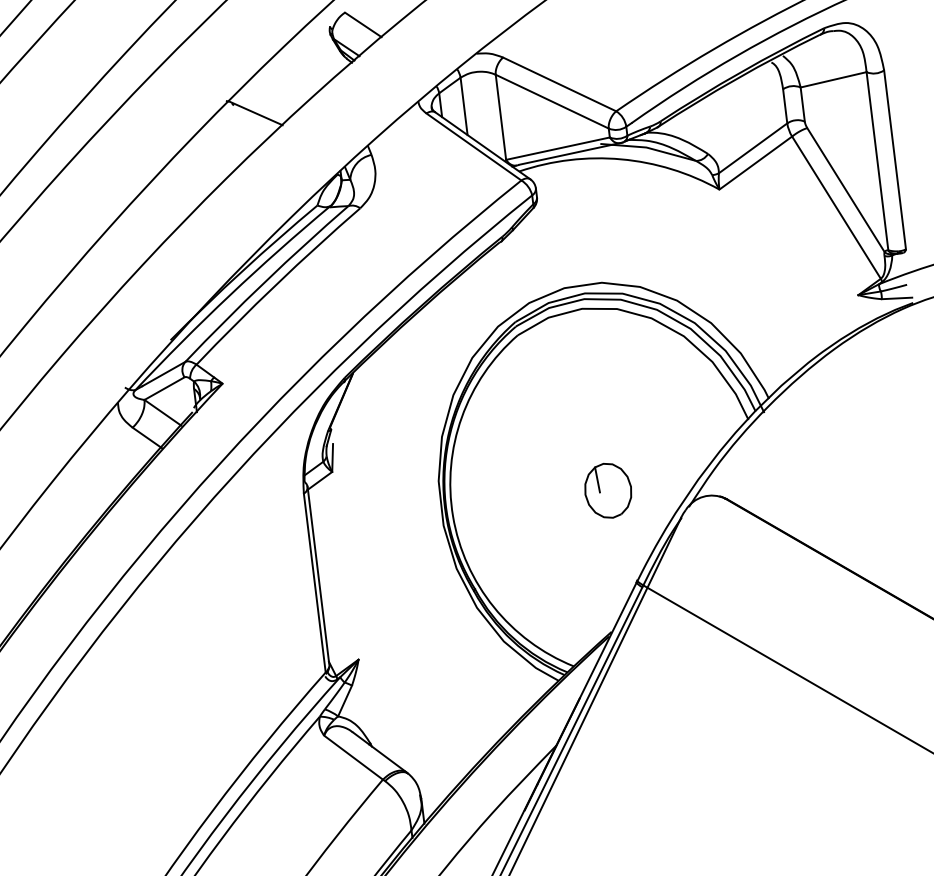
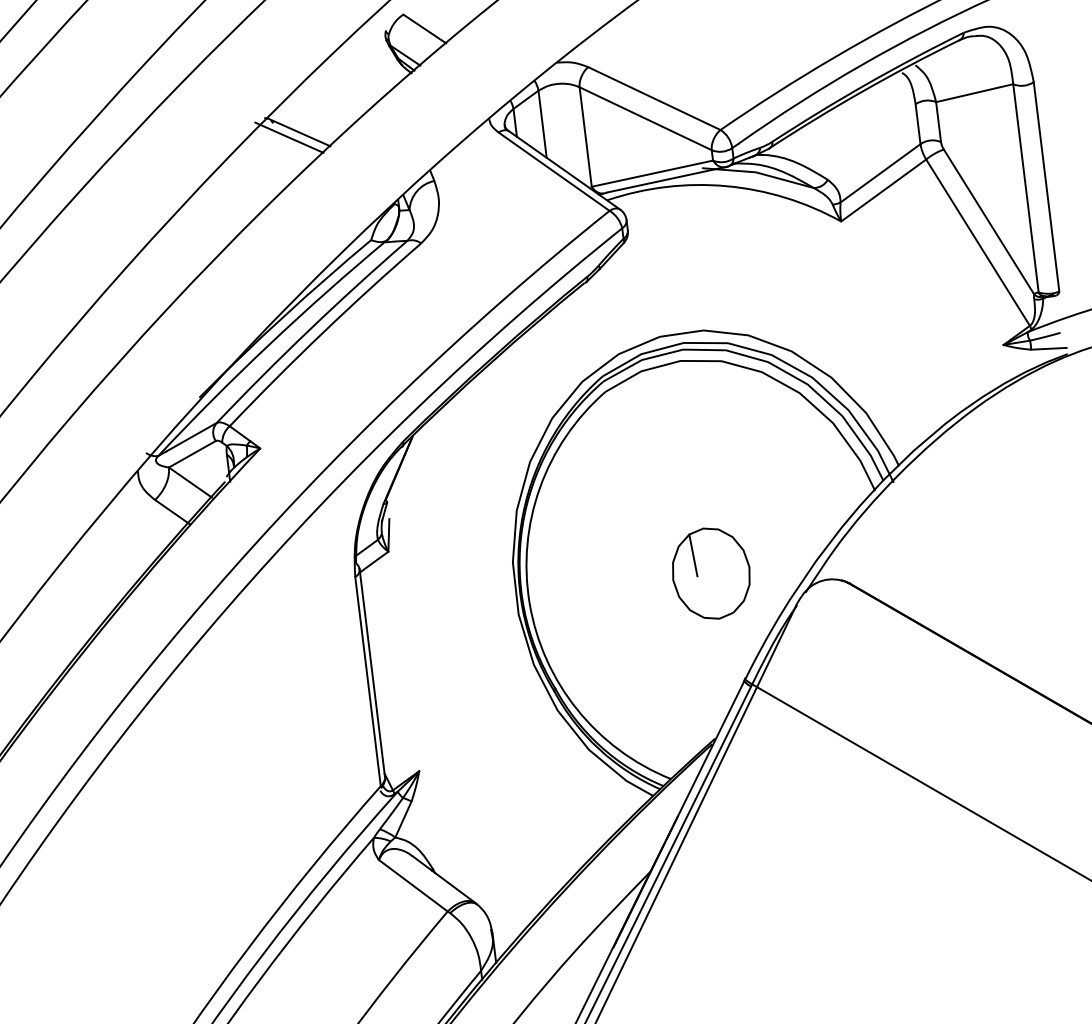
line: (247, 117) -> (289, 137), added
part: (607, 490) -> (710, 573), size x1.43

